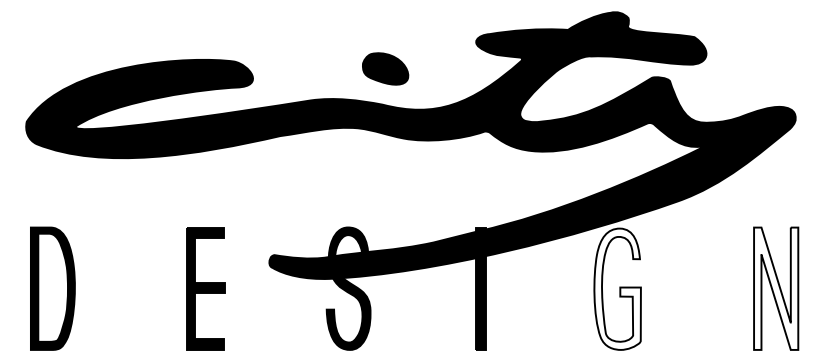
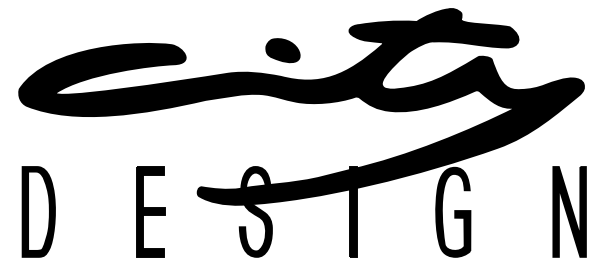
fill: (617, 288) -> (453, 211), added
fill: (775, 288) -> (569, 211), added

